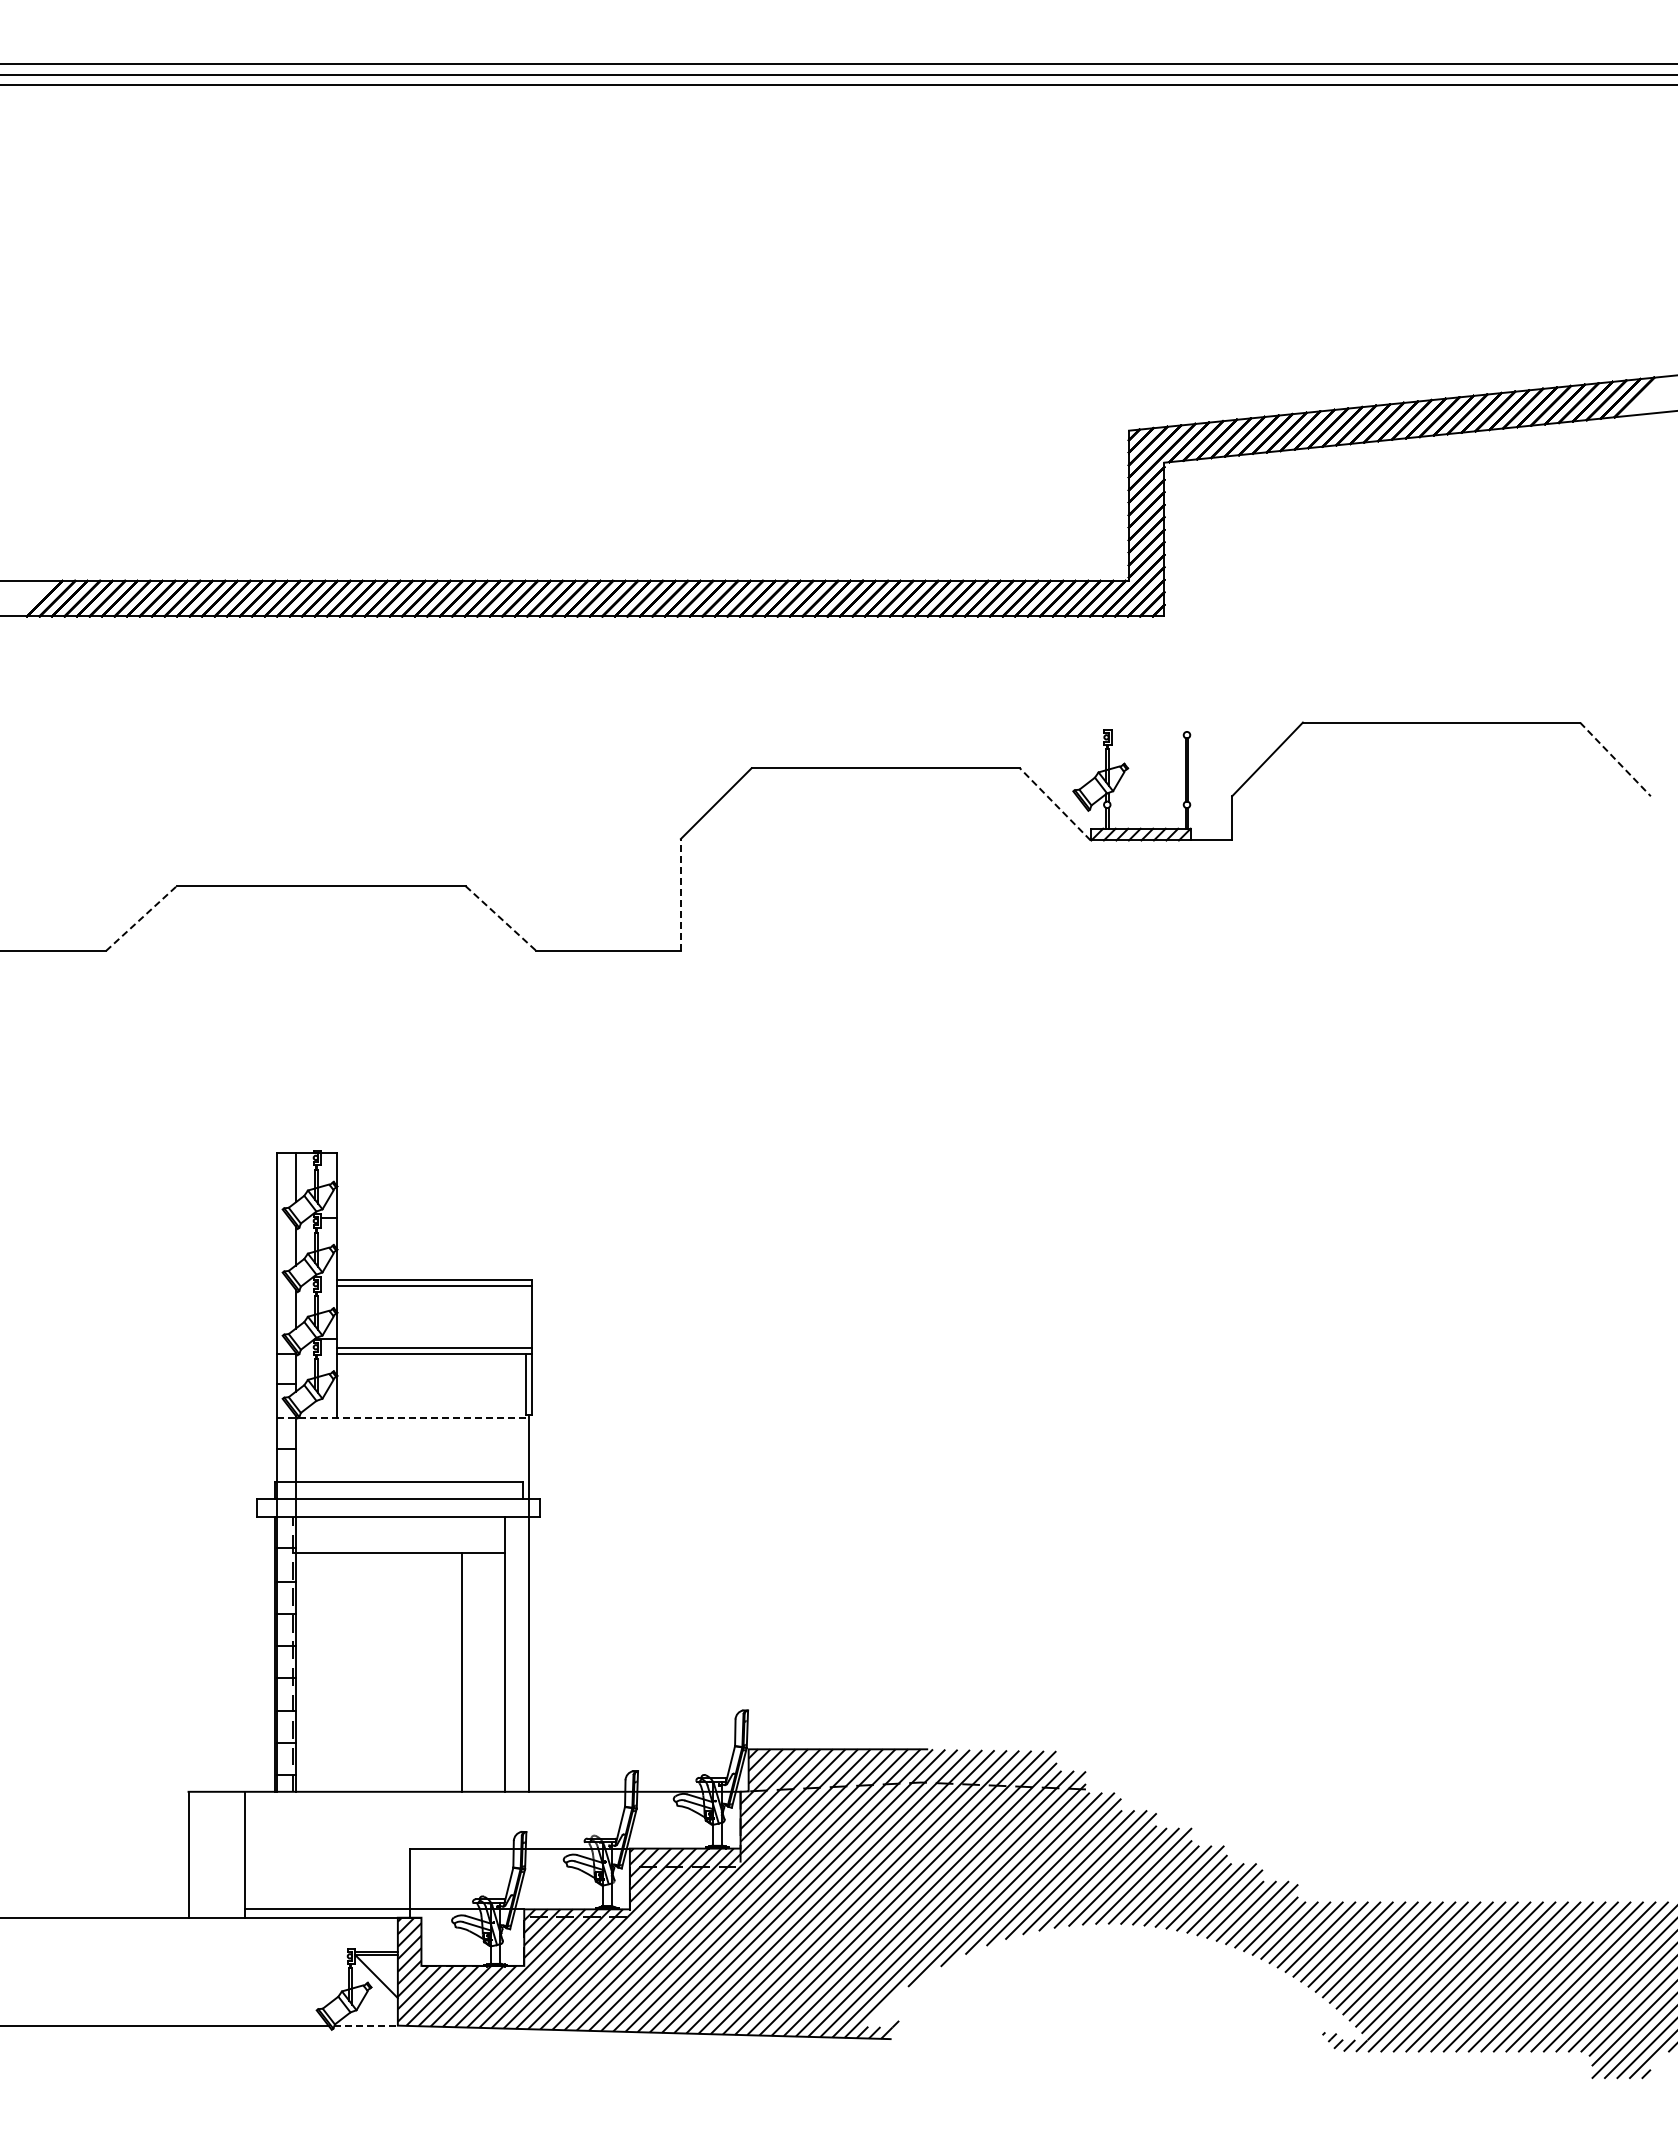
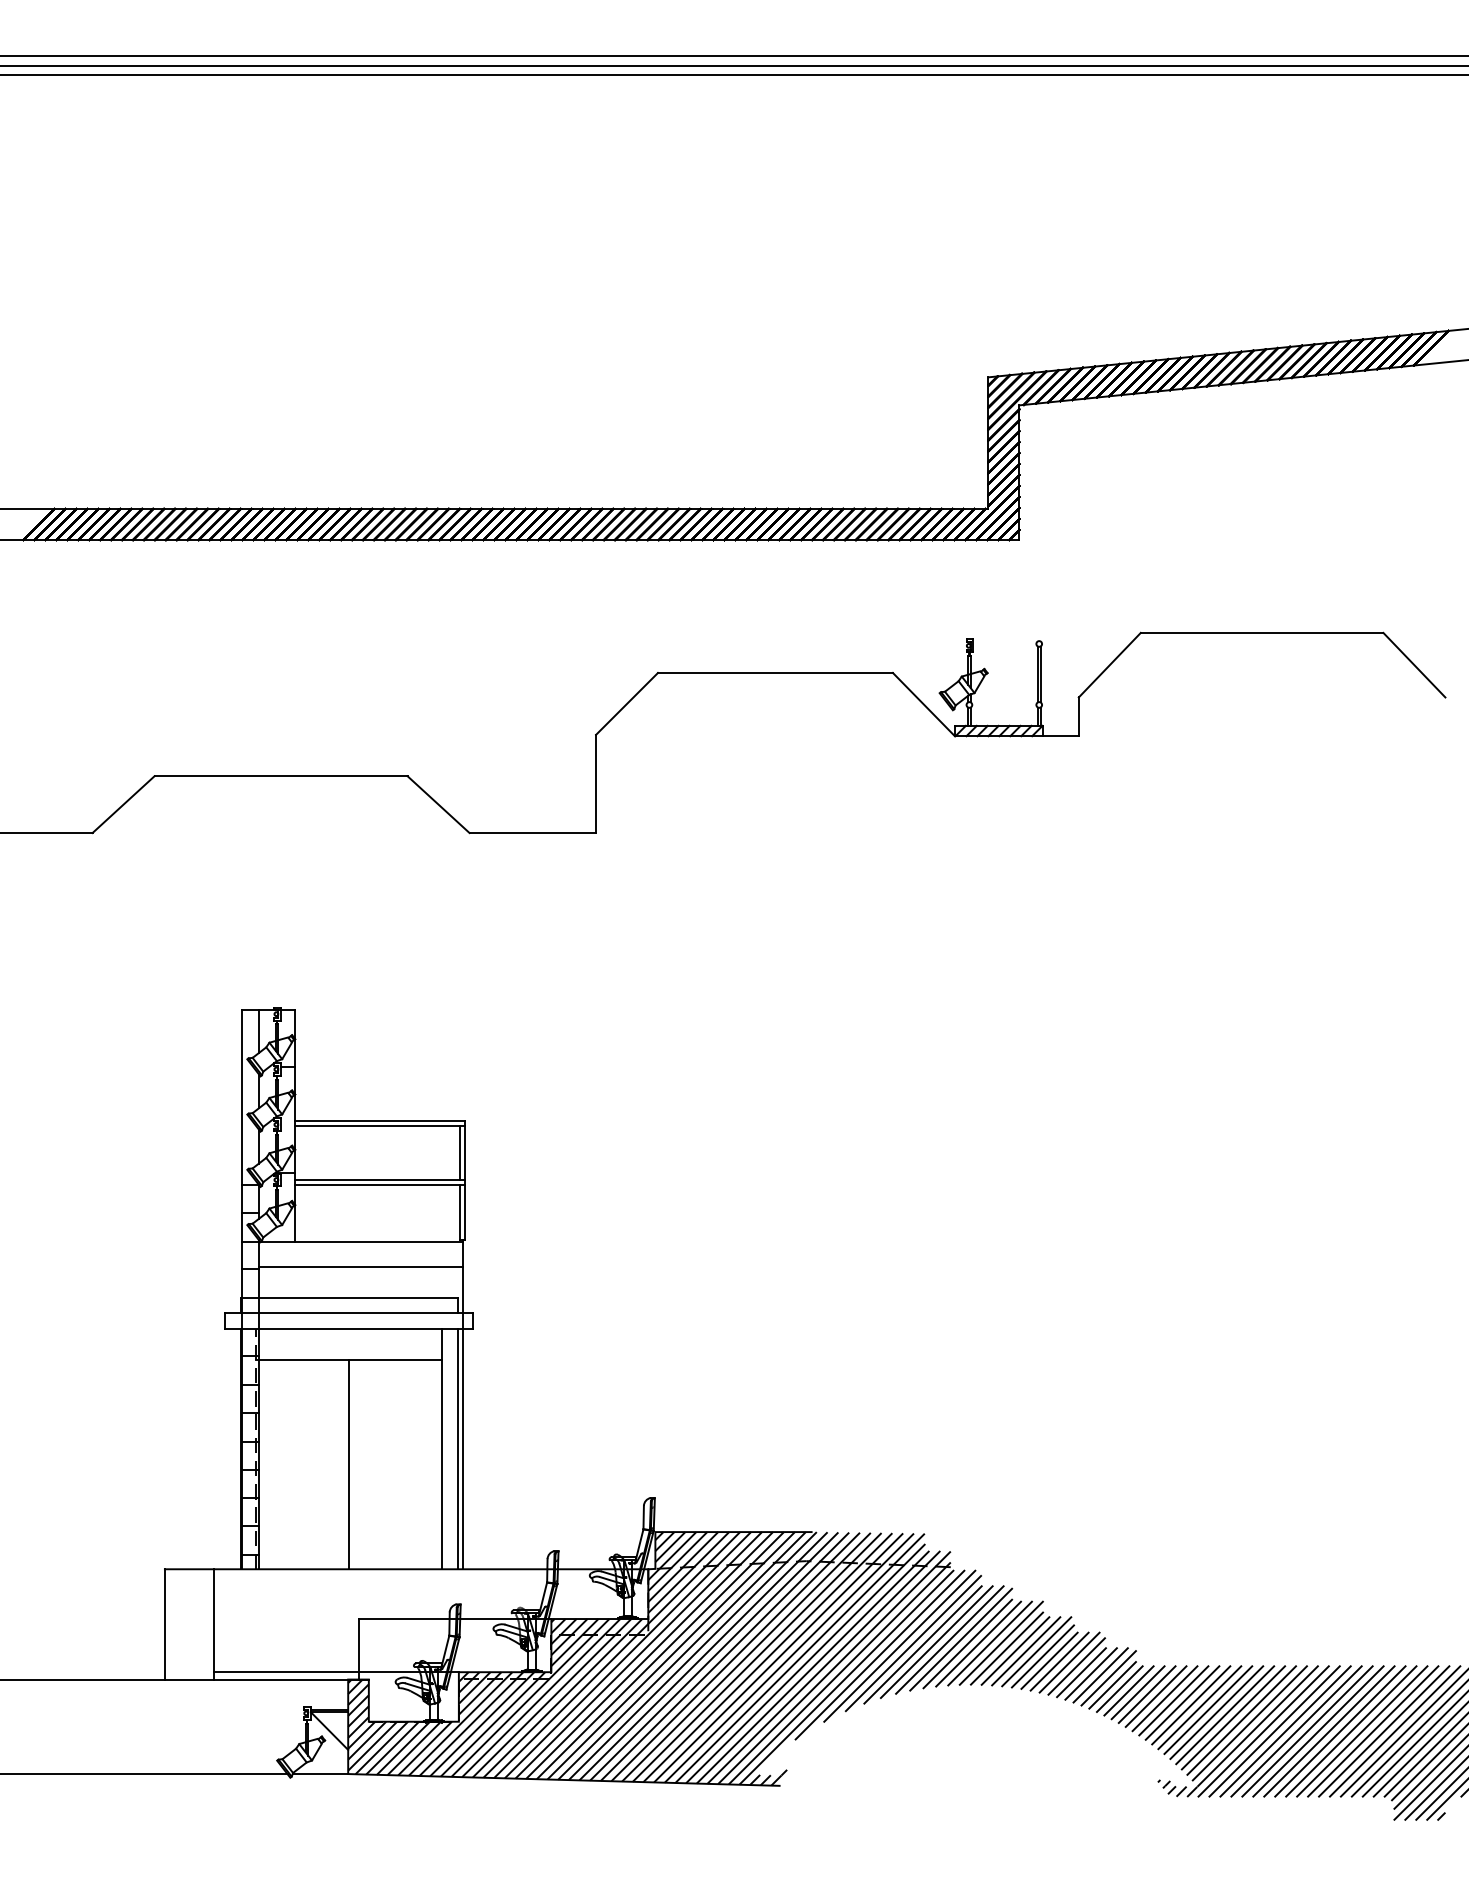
line: (1615, 759) -> (1414, 665), dashed -> solid
line: (1055, 804) -> (924, 704), dashed -> solid
line: (680, 894) -> (595, 783), dashed -> solid
line: (141, 918) -> (123, 804), dashed -> solid
line: (501, 918) -> (438, 804), dashed -> solid
line: (525, 1316) -> (459, 1153), added
line: (403, 1418) -> (353, 1242), dashed -> solid
line: (411, 1446) -> (360, 1266), added
line: (522, 1654) -> (457, 1449), added
line: (461, 1671) -> (348, 1463), moved
line: (366, 2025) -> (320, 1773), dashed -> solid

